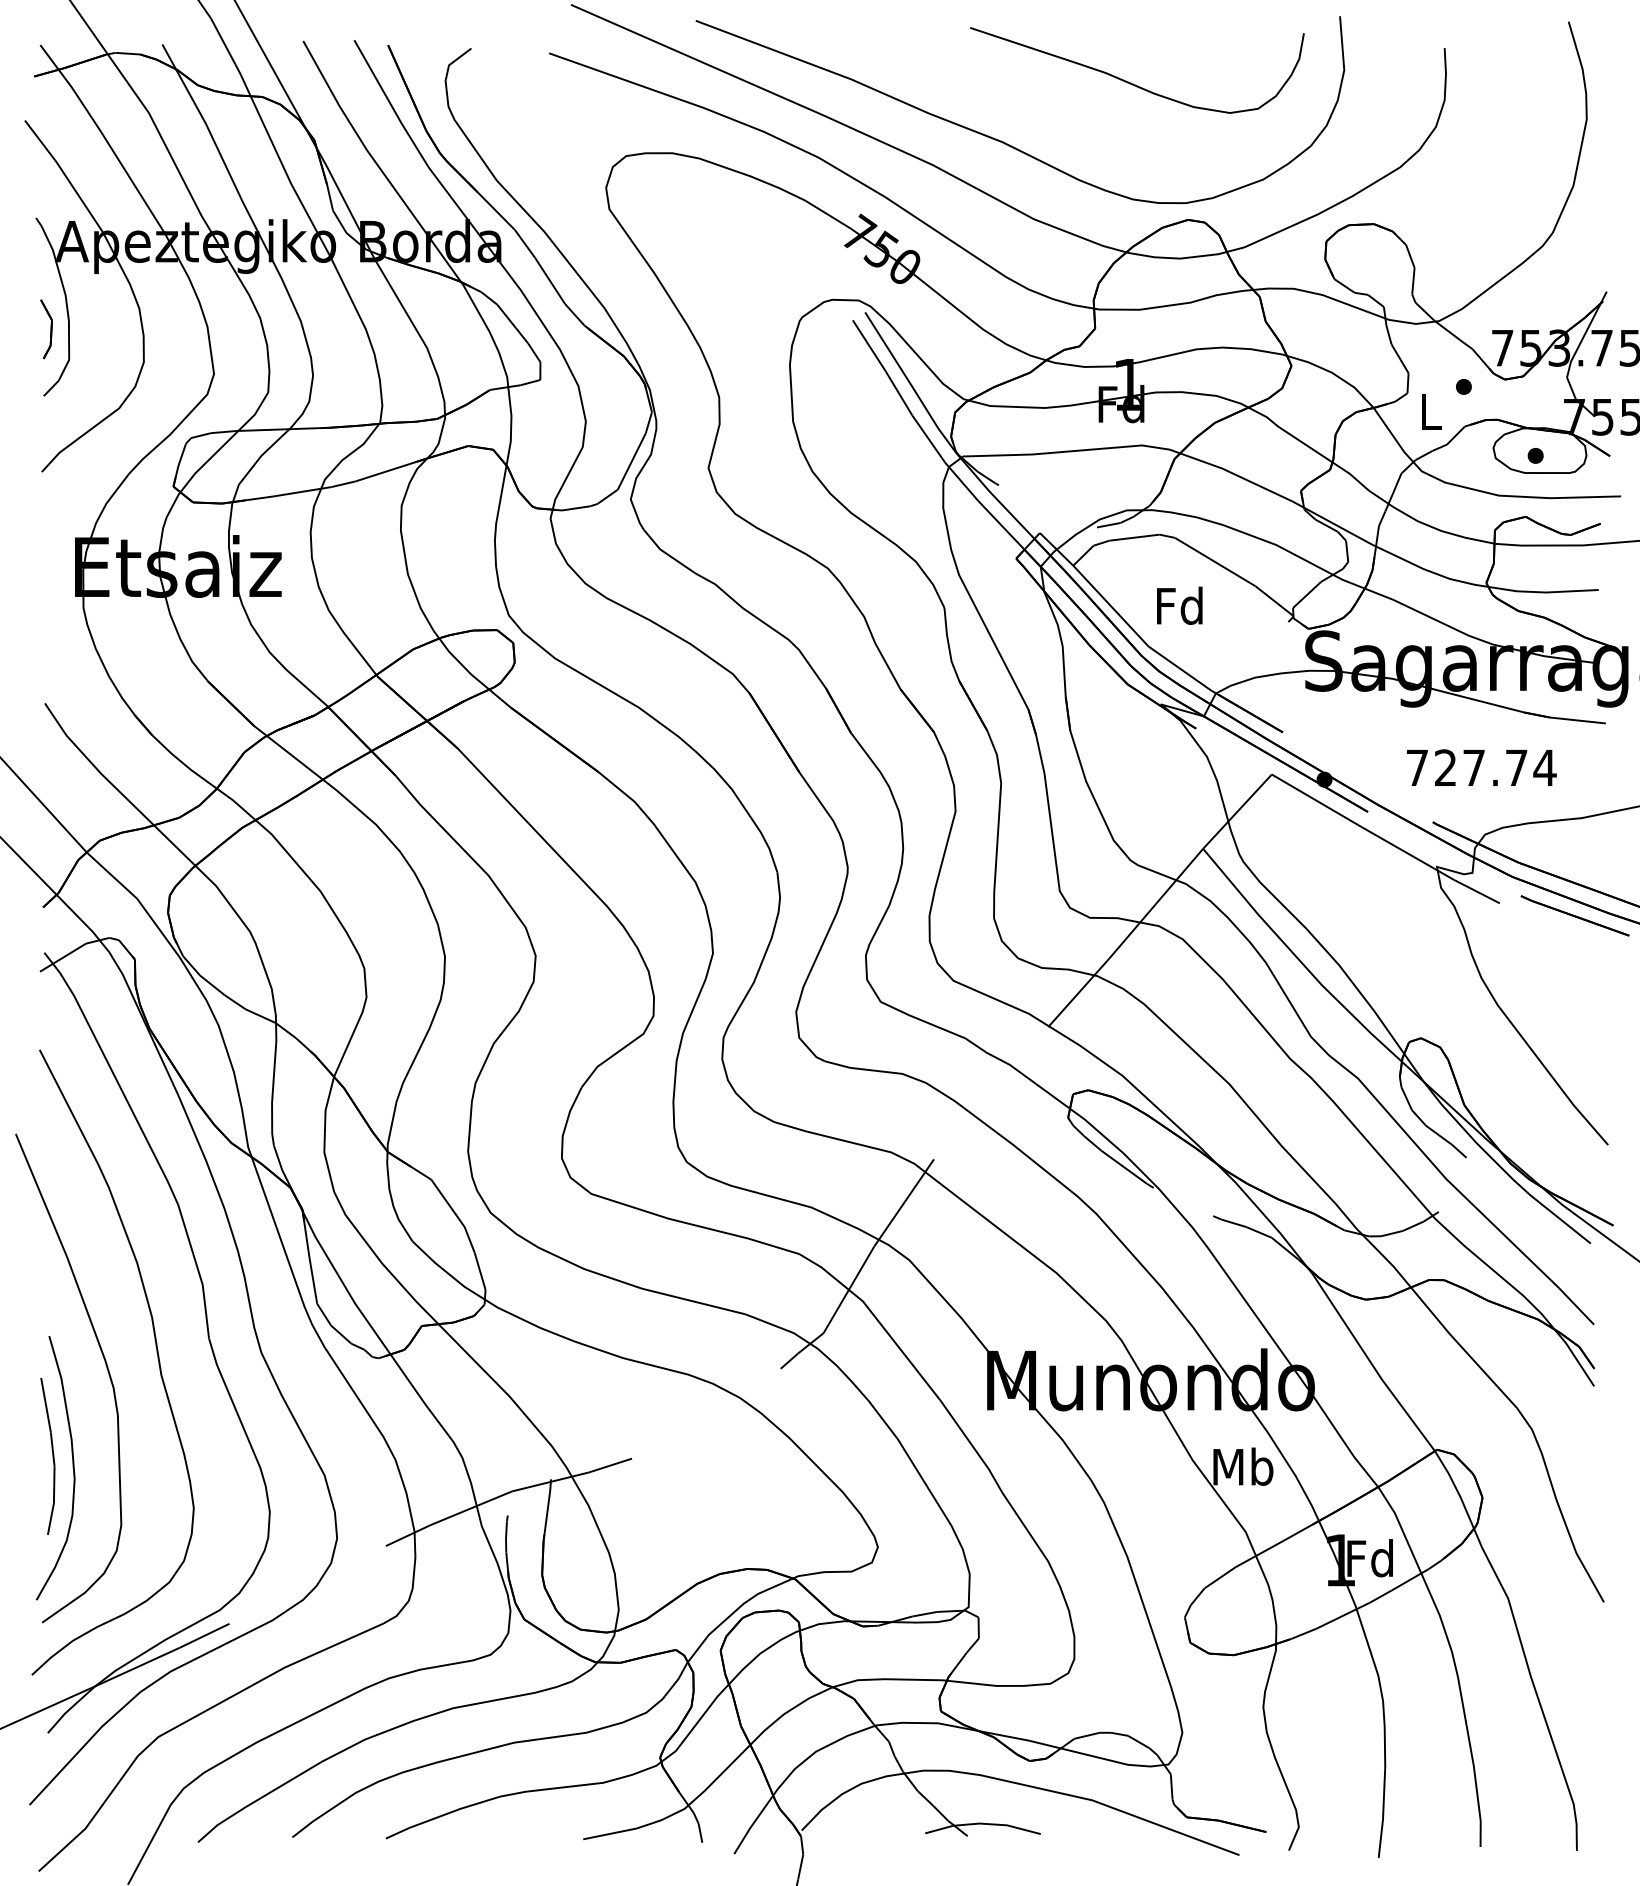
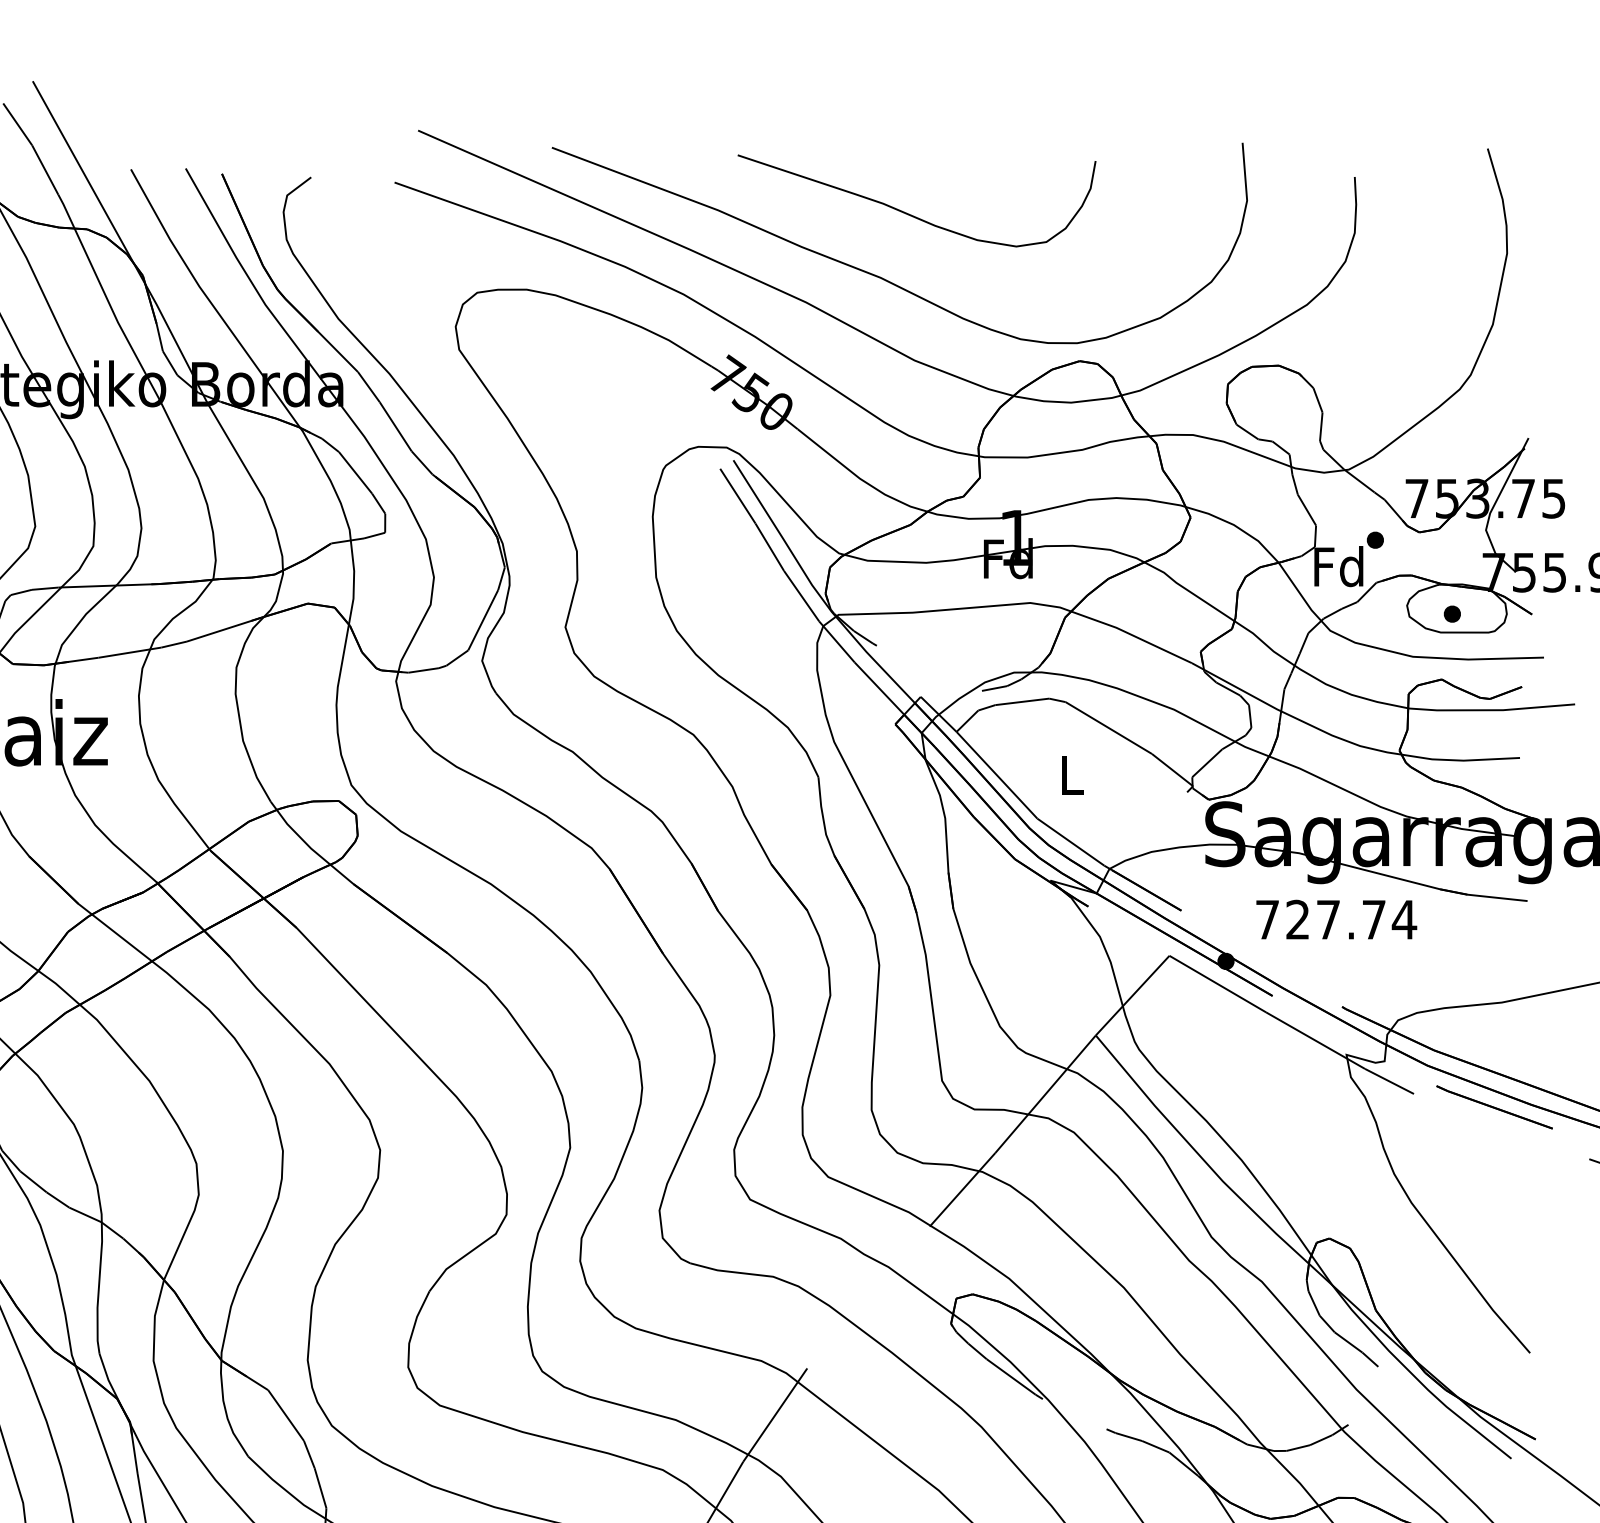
curve: (1133, 83) -> (912, 214), moved
text: (1429, 411) -> (1338, 566), L -> Fd
text: (1179, 605) -> (1070, 774), Fd -> L
text: (1481, 767) -> (1336, 919), moved

